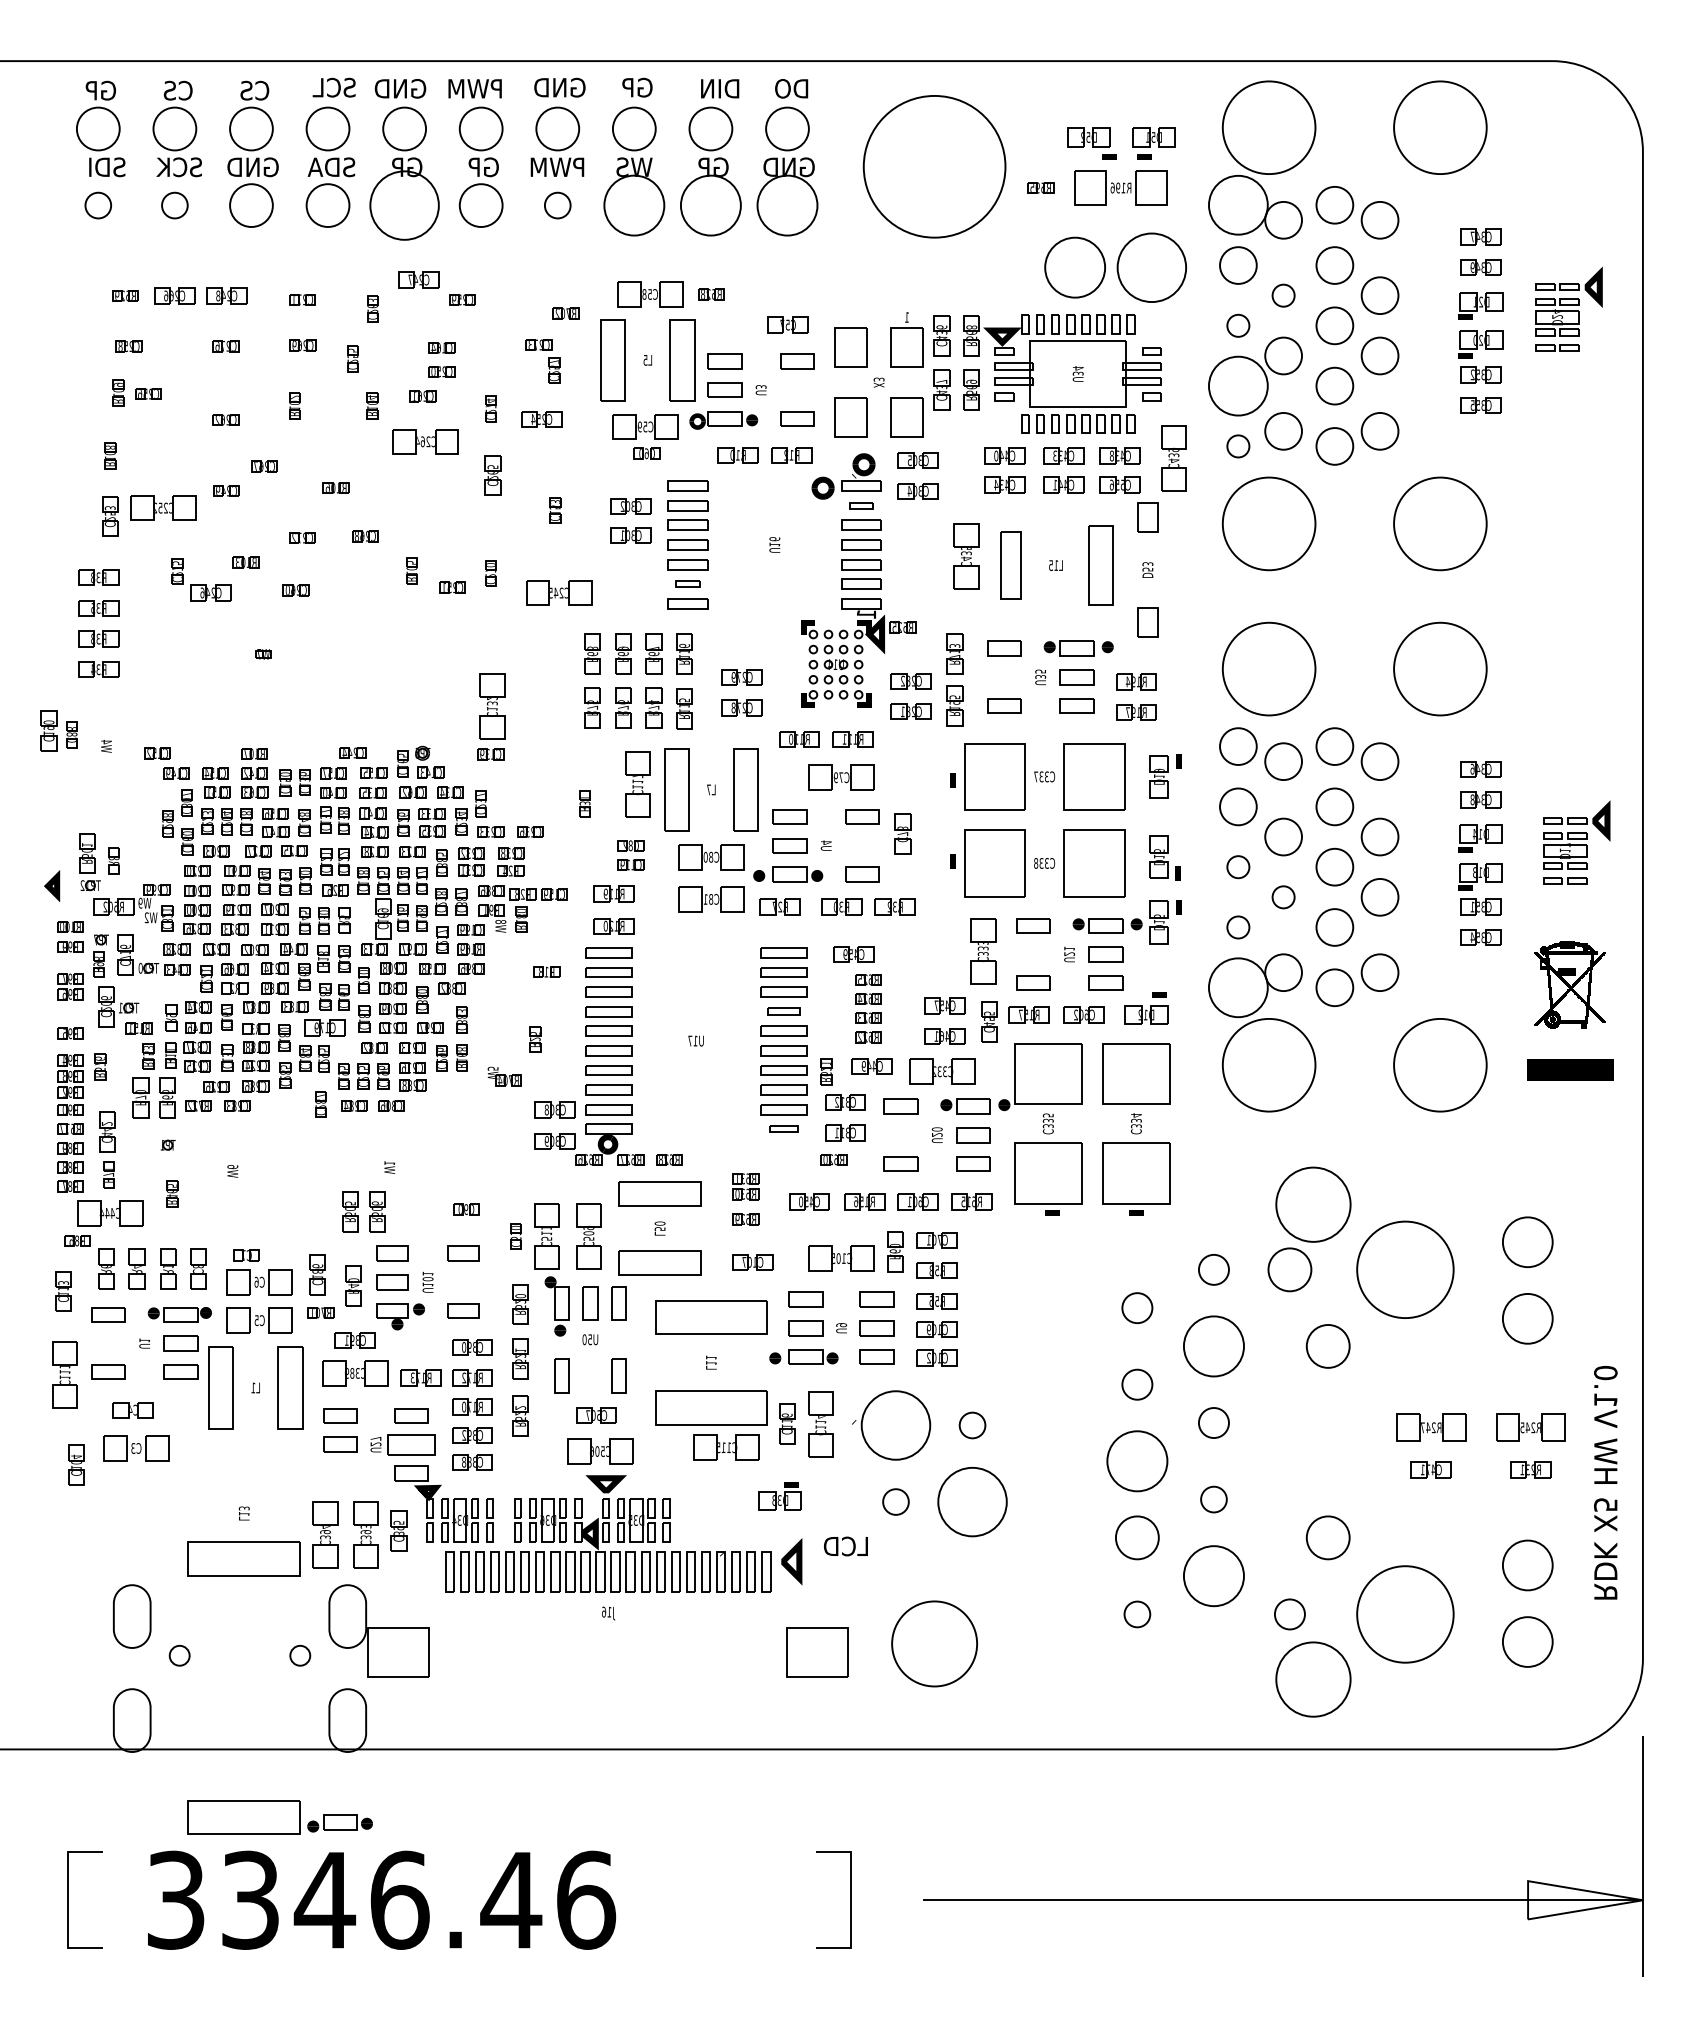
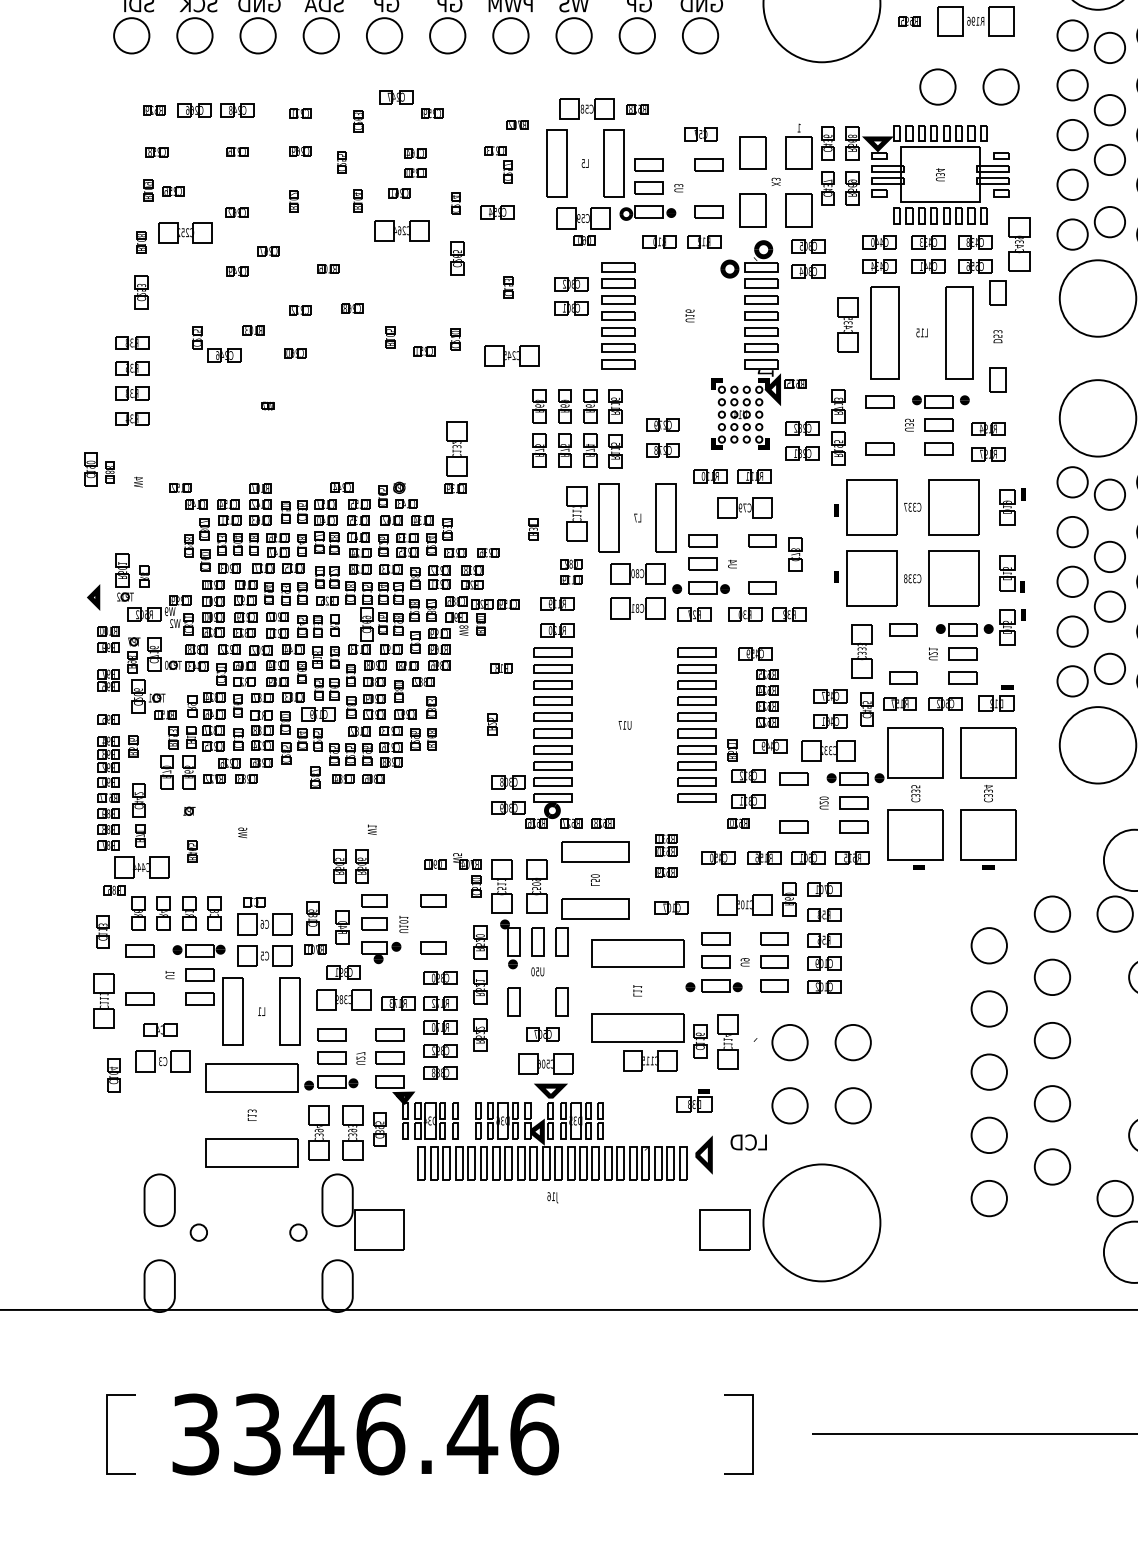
circle: (1238, 204) -> (1072, 34), size x0.62
circle: (97, 205) -> (131, 35), size x1.67
circle: (174, 205) -> (194, 35), size x1.67
circle: (404, 205) -> (384, 35), size x0.62
circle: (557, 205) -> (510, 35), size x1.67
circle: (633, 205) -> (573, 35), size x0.71
circle: (710, 205) -> (636, 35), size x0.71
circle: (787, 205) -> (700, 35), size x0.71
circle: (1074, 267) -> (937, 86), size x0.71
circle: (1151, 267) -> (1000, 86), size x0.62
circle: (1283, 295) -> (1109, 110), size x1.67
circle: (1238, 325) -> (1072, 134), size x1.67
circle: (1238, 385) -> (1072, 184), size x0.62
circle: (1238, 446) -> (1072, 234), size x1.67
part: (861, 505) -> (761, 283), size x1.67
part: (163, 507) -> (185, 232), moved
part: (1010, 565) -> (884, 332), size x1.67
part: (1100, 565) -> (958, 332), size x1.43
part: (687, 583) -> (617, 347), size x1.67
circle: (1238, 866) -> (1072, 581), size x1.67
circle: (1283, 896) -> (1109, 606), size x1.67
circle: (1238, 927) -> (1072, 631), size x1.67
circle: (1238, 987) -> (1072, 681), size x0.62
part: (783, 1011) -> (697, 700), size x1.43
part: (504, 1076) -> (466, 861), moved
part: (783, 1128) -> (697, 797), size x1.67
circle: (1213, 1269) -> (1052, 913), size x1.43
circle: (1136, 1307) -> (988, 945), size x1.43
circle: (1213, 1346) -> (1052, 977), size x0.71
circle: (1136, 1384) -> (988, 1008), size x1.43
circle: (1213, 1422) -> (1052, 1040), size x1.43
circle: (895, 1425) -> (789, 1042), size x0.62
circle: (972, 1425) -> (853, 1042), size x1.67
part: (411, 1444) -> (390, 1058), size x0.71
circle: (1136, 1460) -> (988, 1071), size x0.71
circle: (1213, 1499) -> (1052, 1103), size x1.67
circle: (895, 1501) -> (789, 1105), size x1.67
circle: (972, 1501) -> (853, 1105), size x0.62
circle: (1213, 1575) -> (1052, 1166), size x0.71
circle: (1136, 1614) -> (988, 1198), size x1.67
circle: (1289, 1614) -> (1114, 1198), size x1.43
circle: (934, 1643) -> (821, 1222), size x1.67
part: (279, 1817) -> (281, 1078), moved

